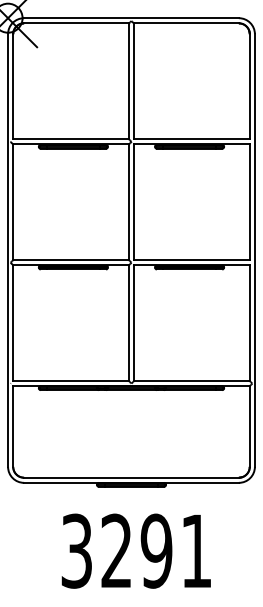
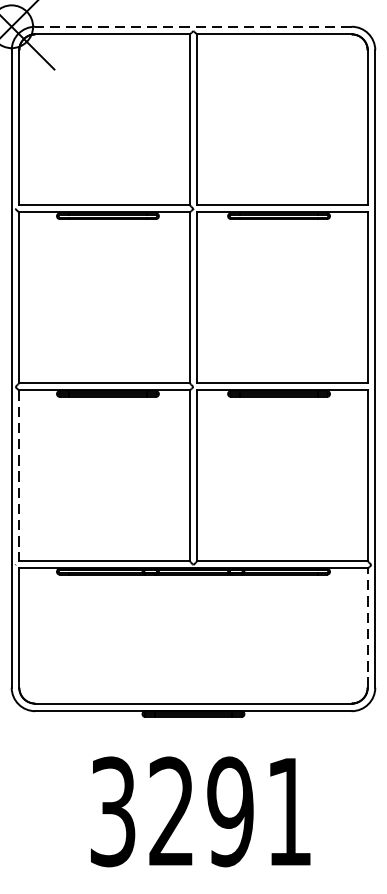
line: (131, 18) -> (193, 27), solid -> dashed
line: (13, 322) -> (19, 474), solid -> dashed
line: (249, 425) -> (367, 626), solid -> dashed

